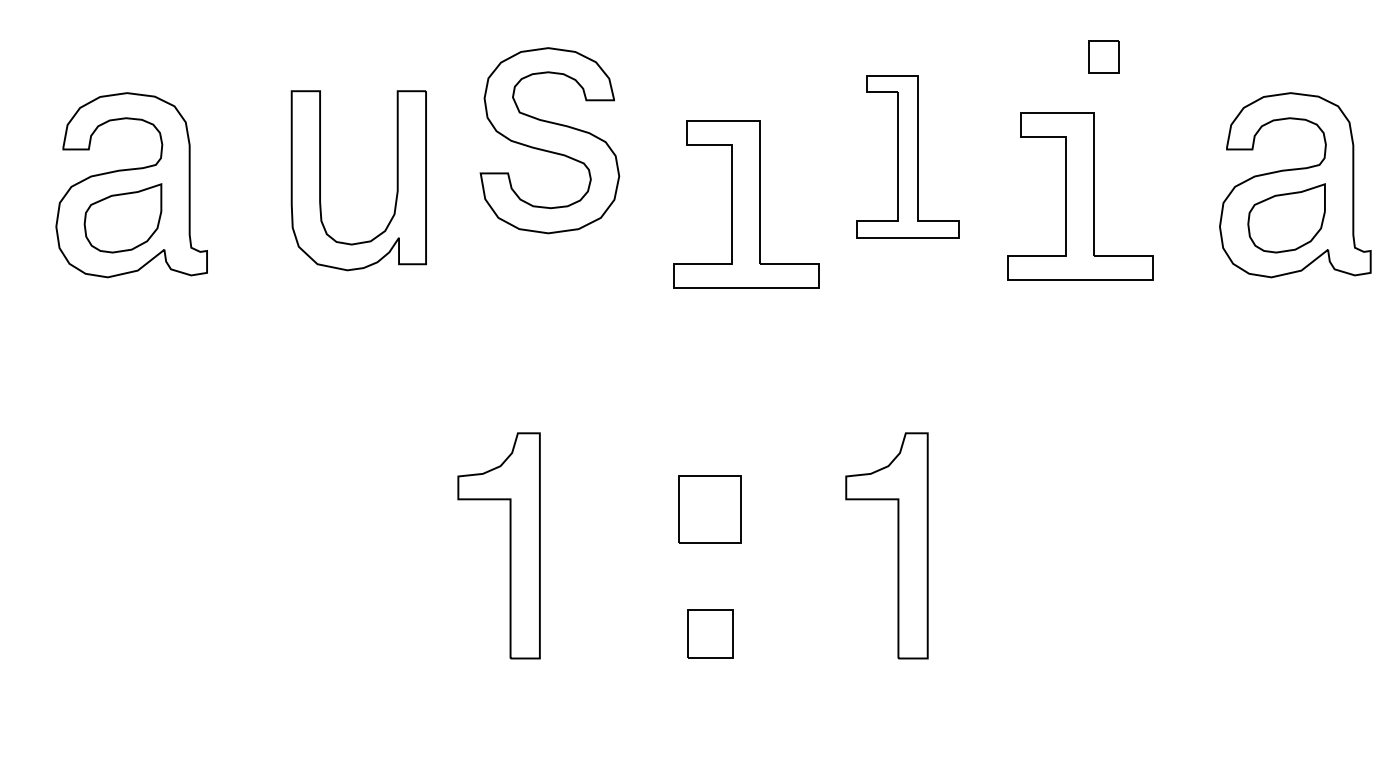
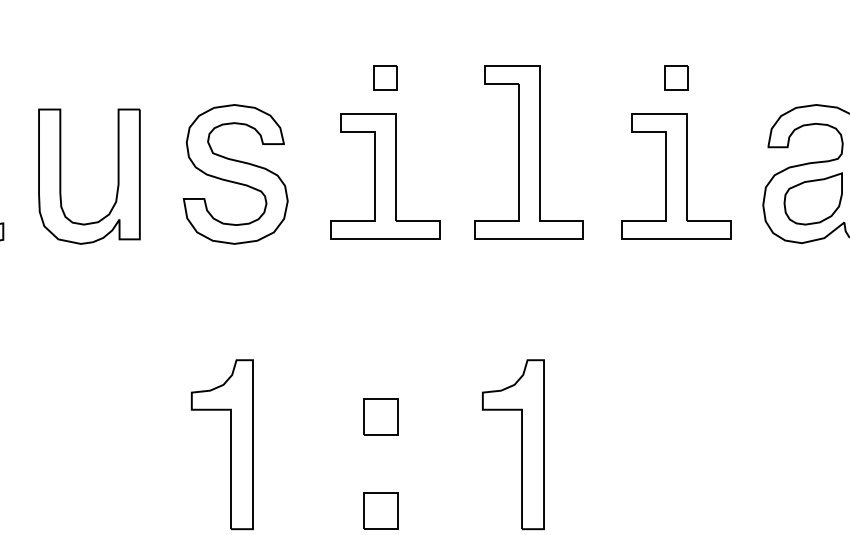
part: (715, 56) -> (384, 77), added
part: (549, 140) -> (235, 174), moved
part: (907, 156) -> (528, 152), size x1.43
part: (320, 180) -> (60, 176), moved
part: (1080, 196) -> (676, 176), moved
part: (746, 204) -> (385, 176), moved
part: (710, 509) -> (381, 417), size x0.71

